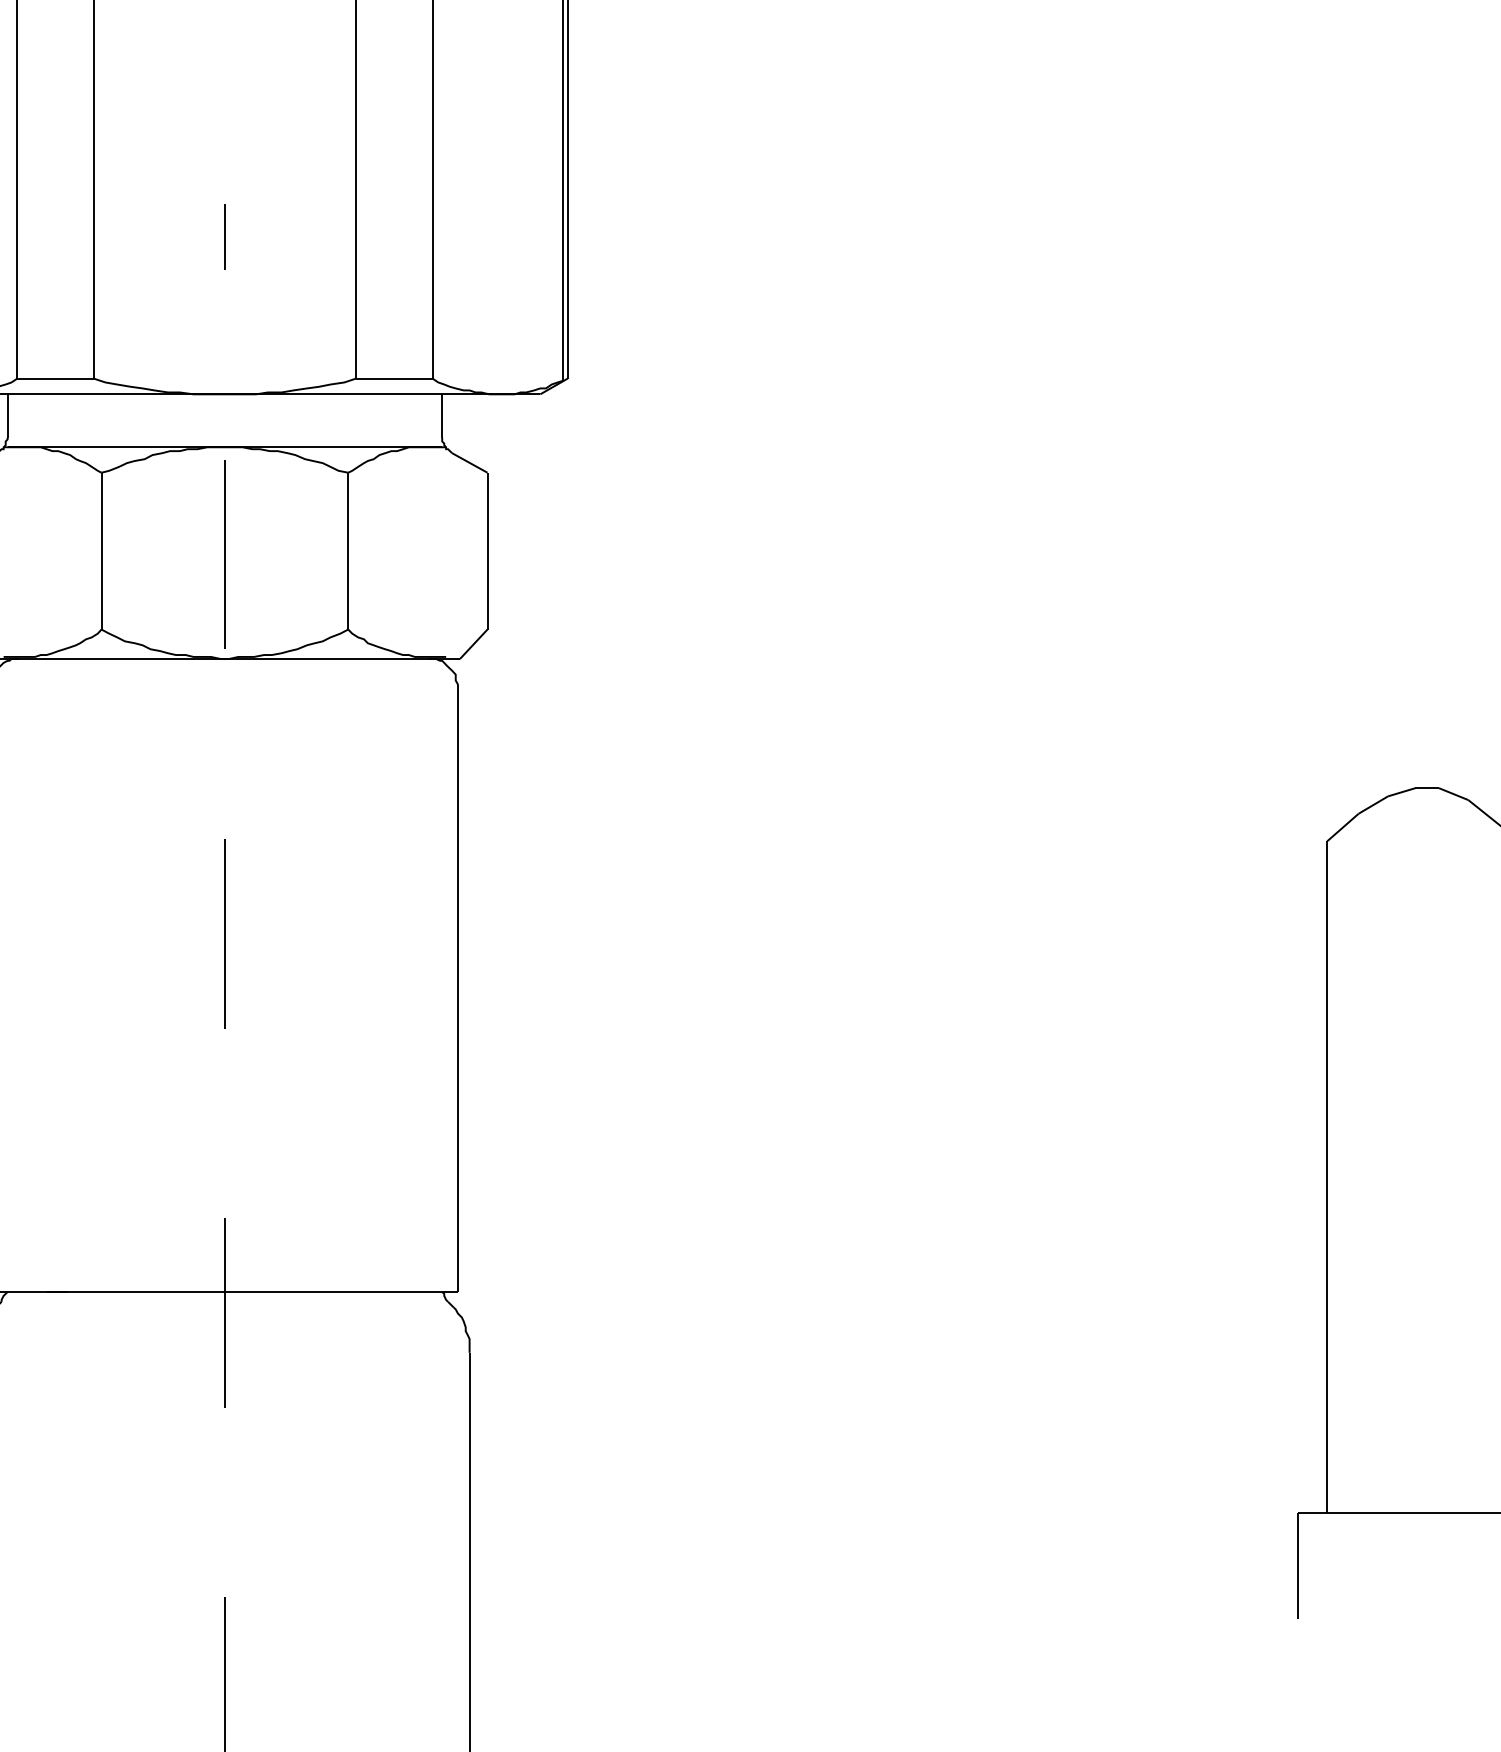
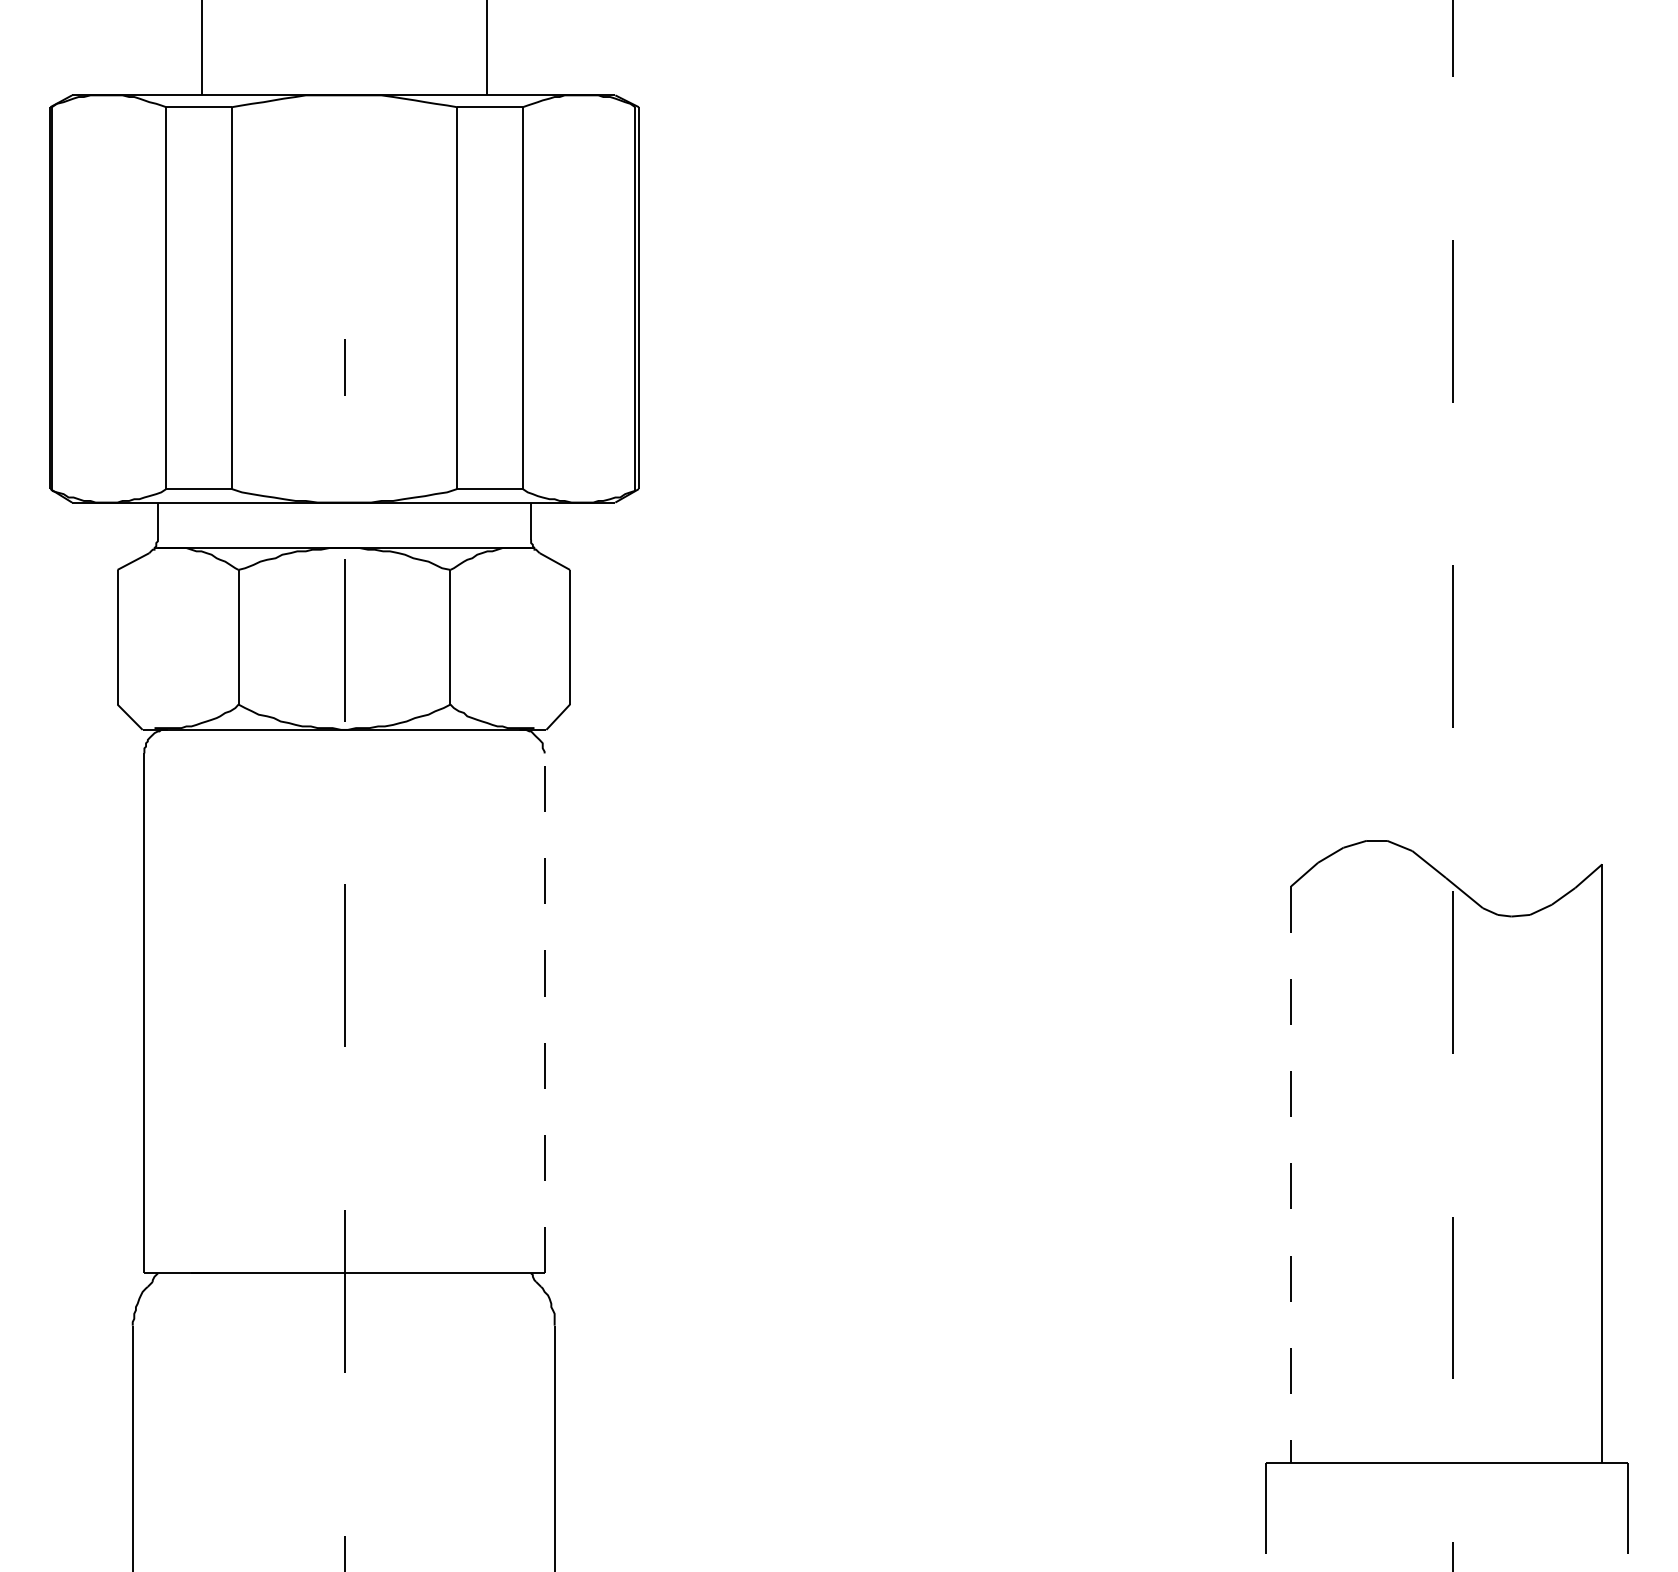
line: (457, 988) -> (544, 1012), solid -> dashed
line: (1327, 1177) -> (1291, 1175), solid -> dashed

